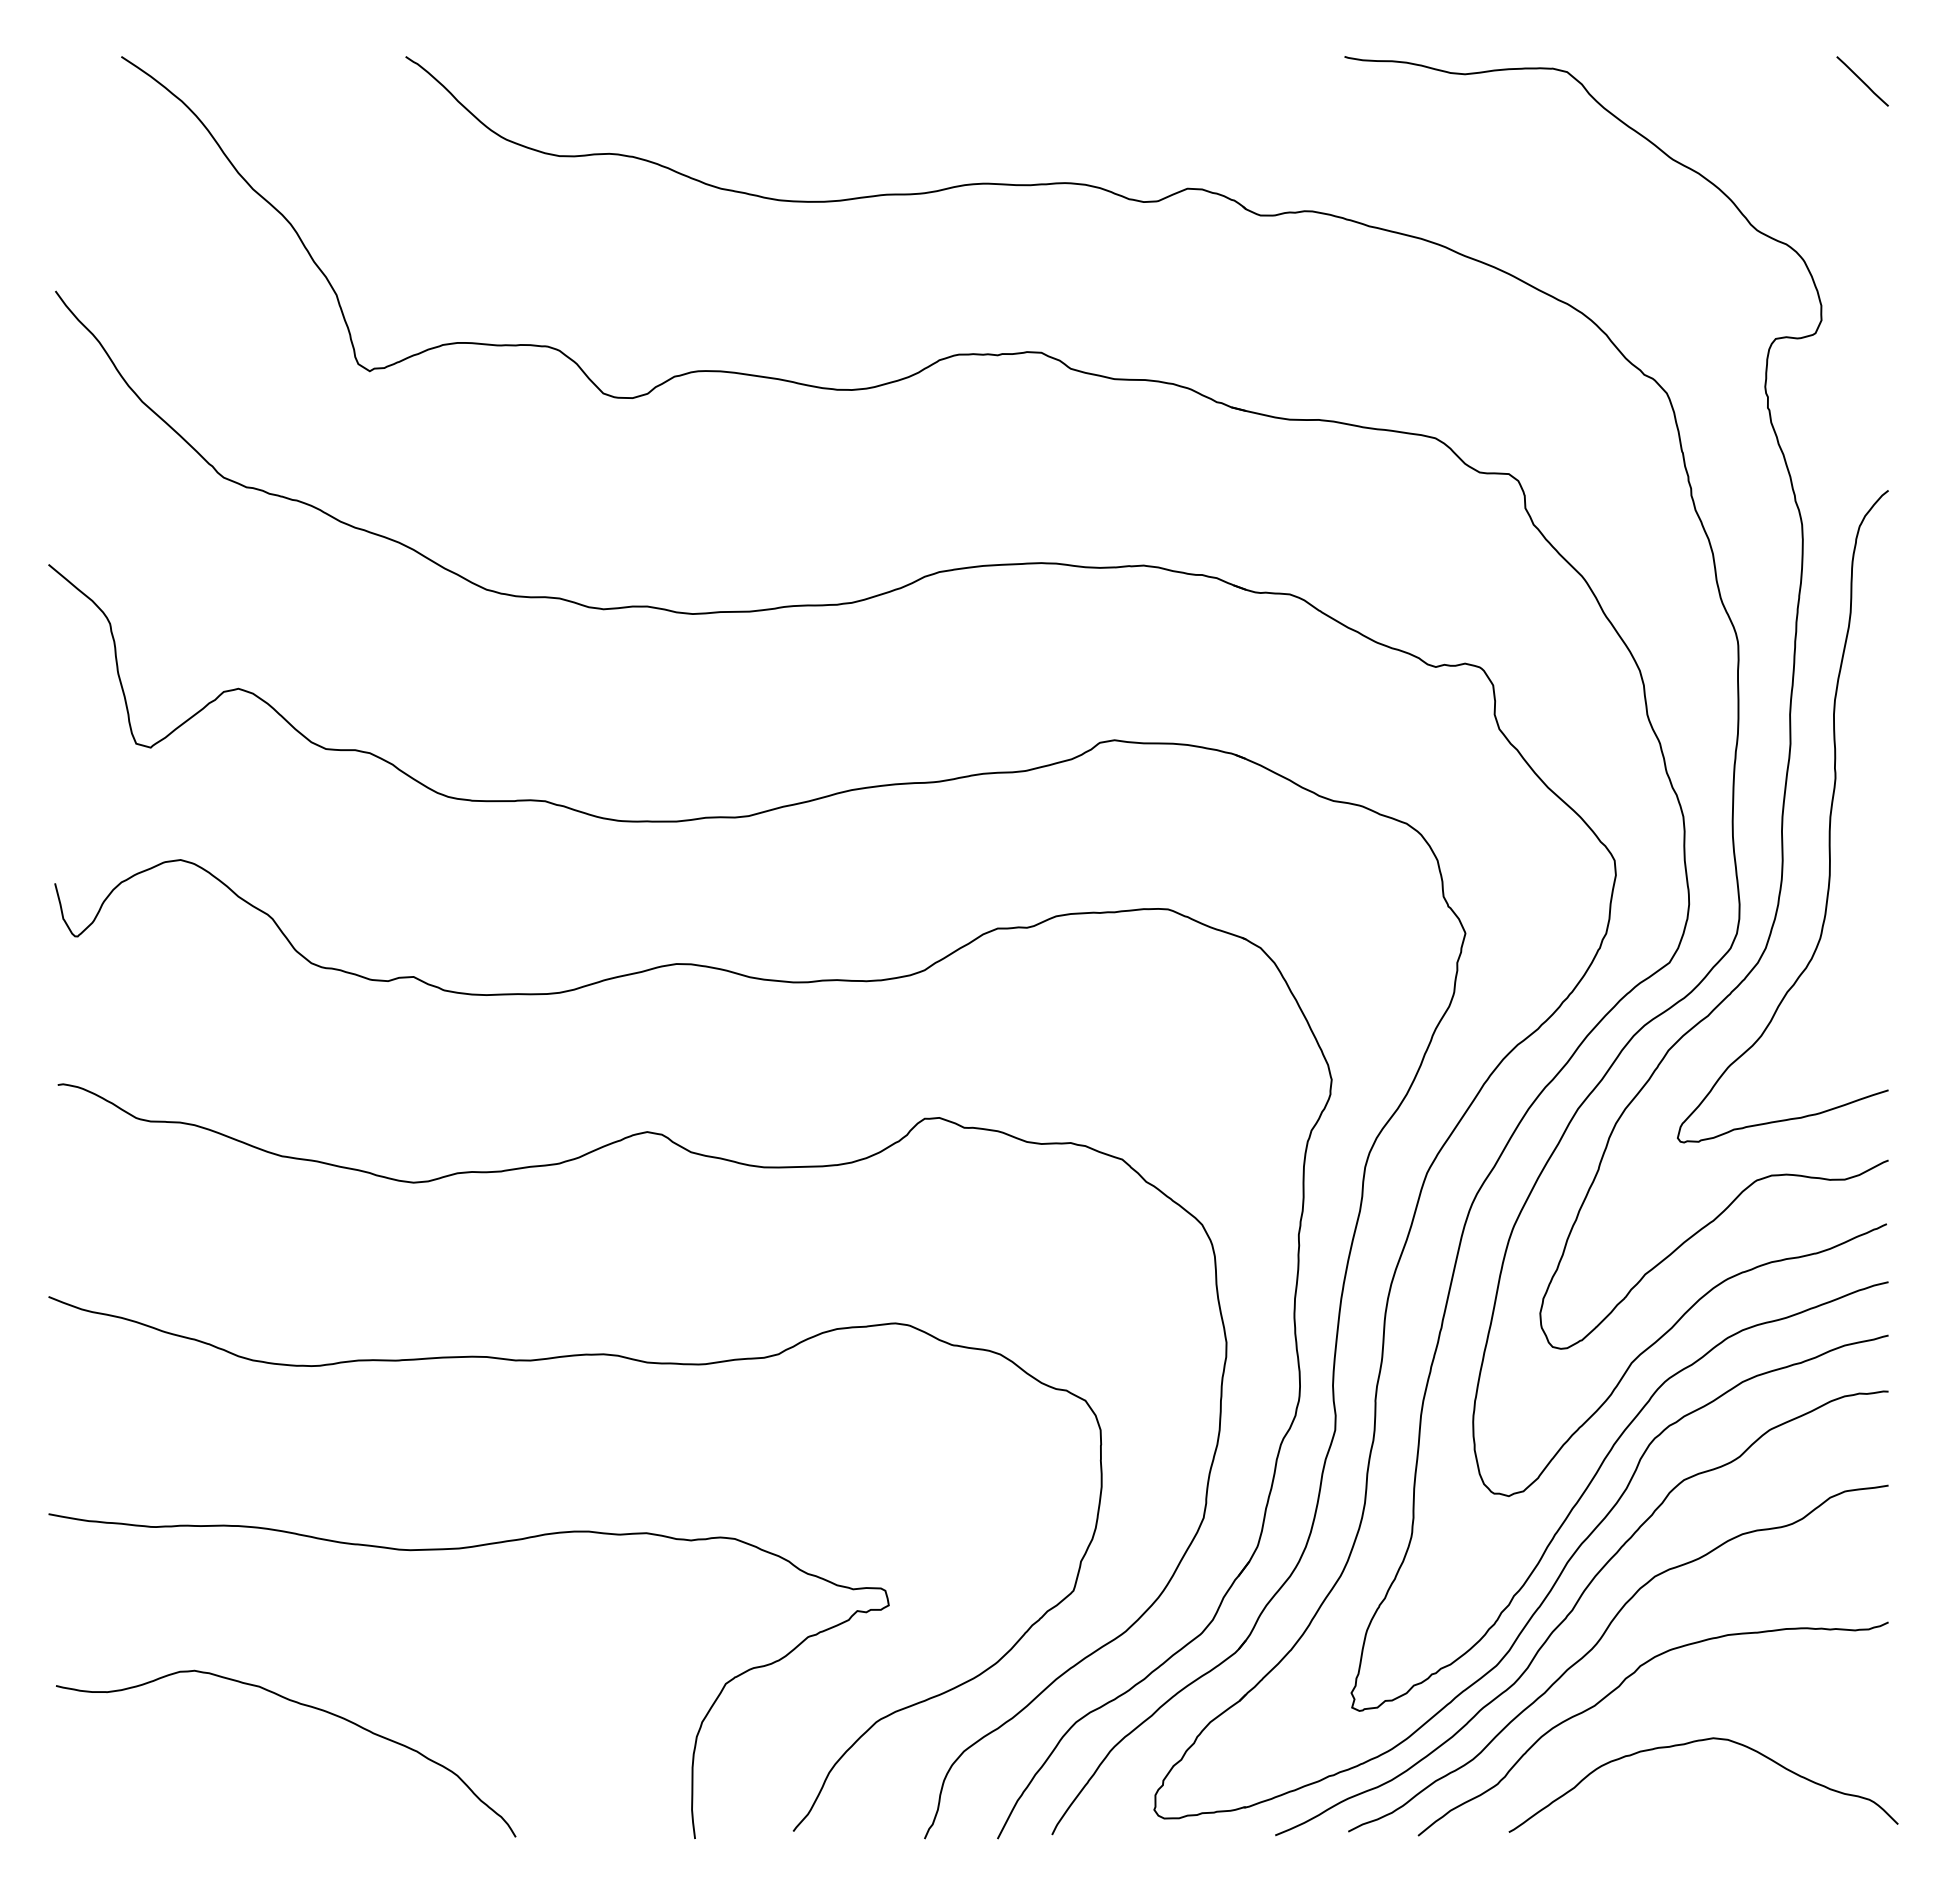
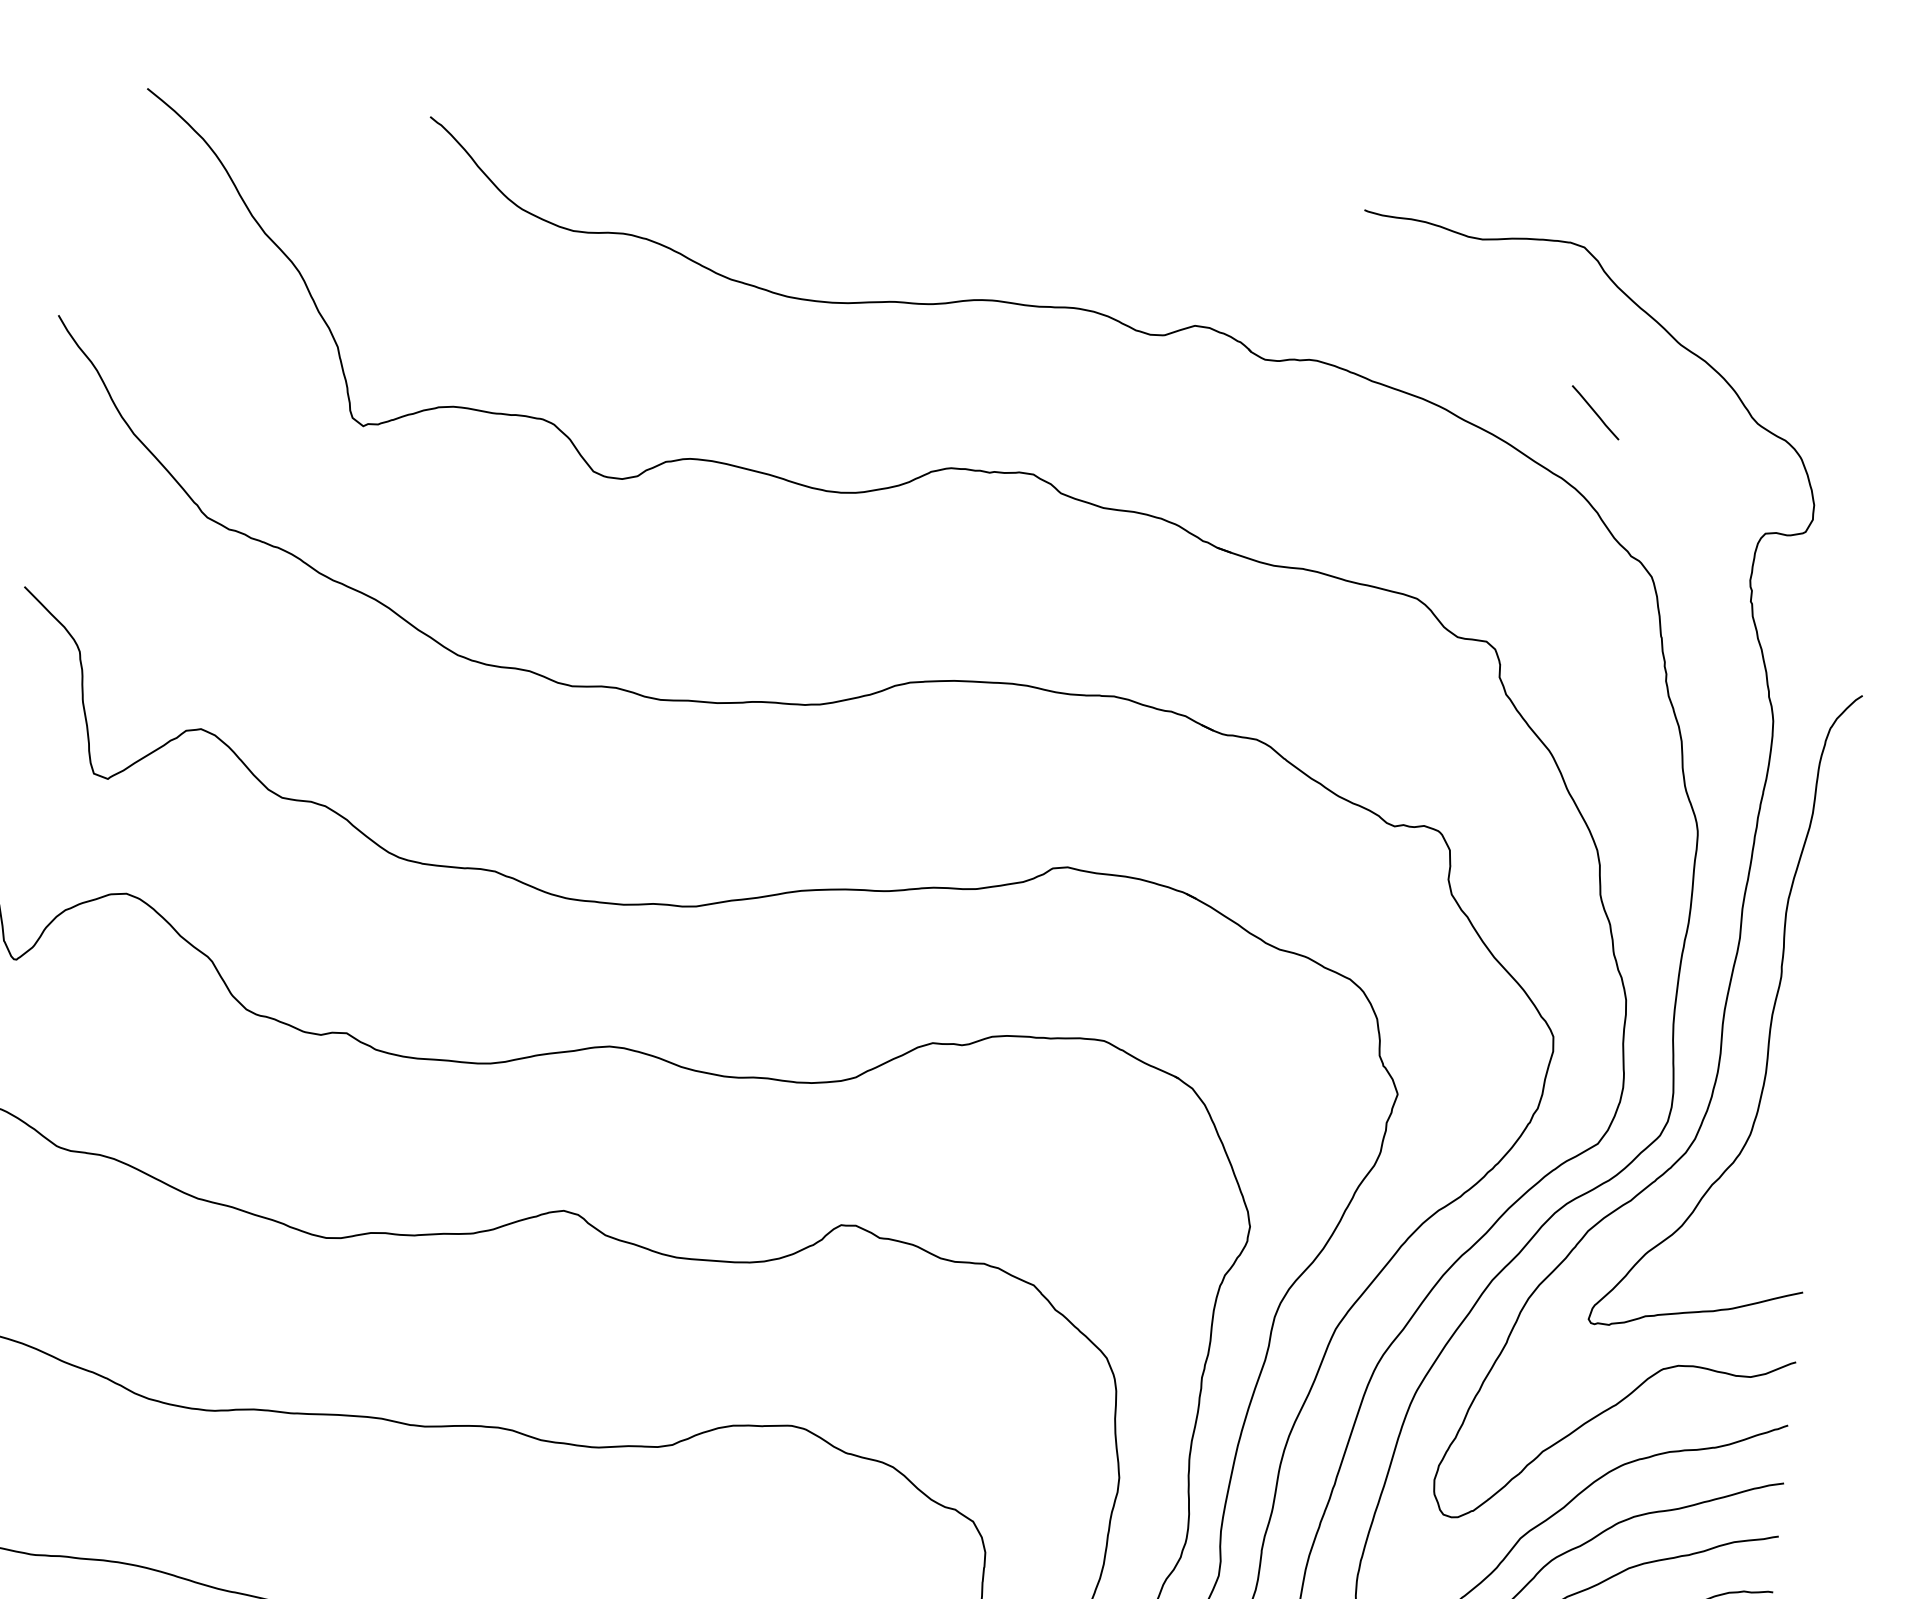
line: (1862, 81) -> (1595, 412), moved

